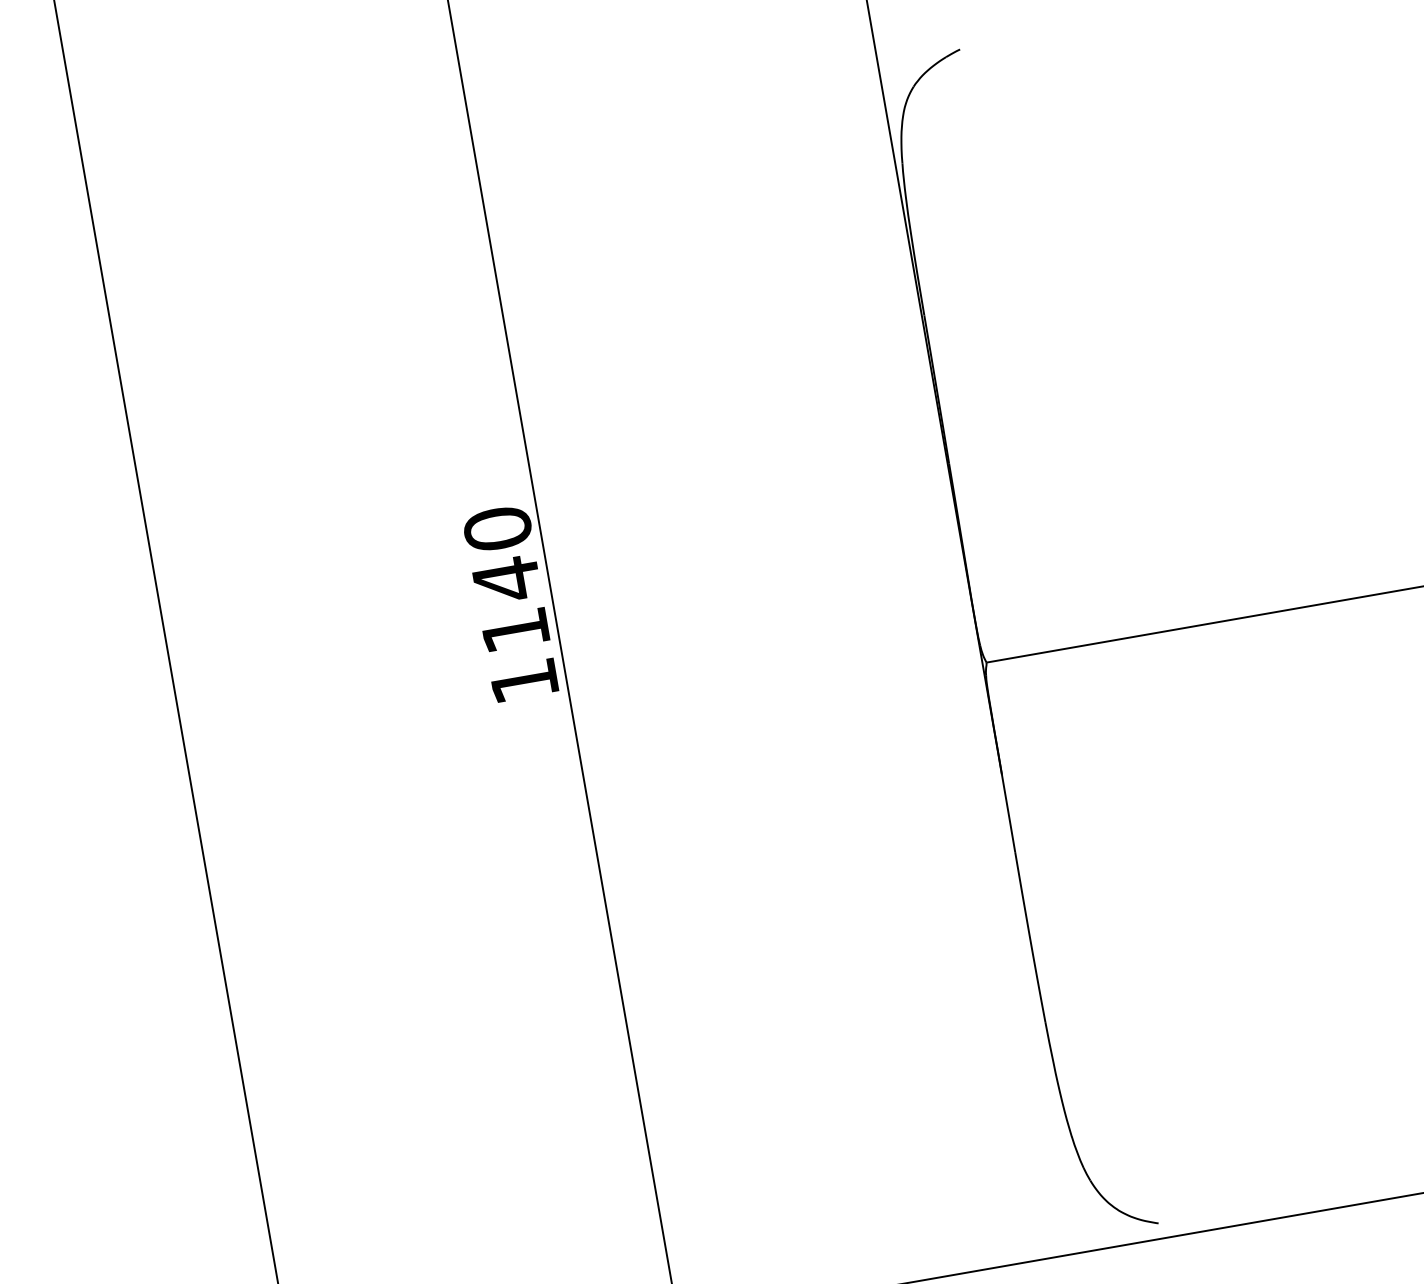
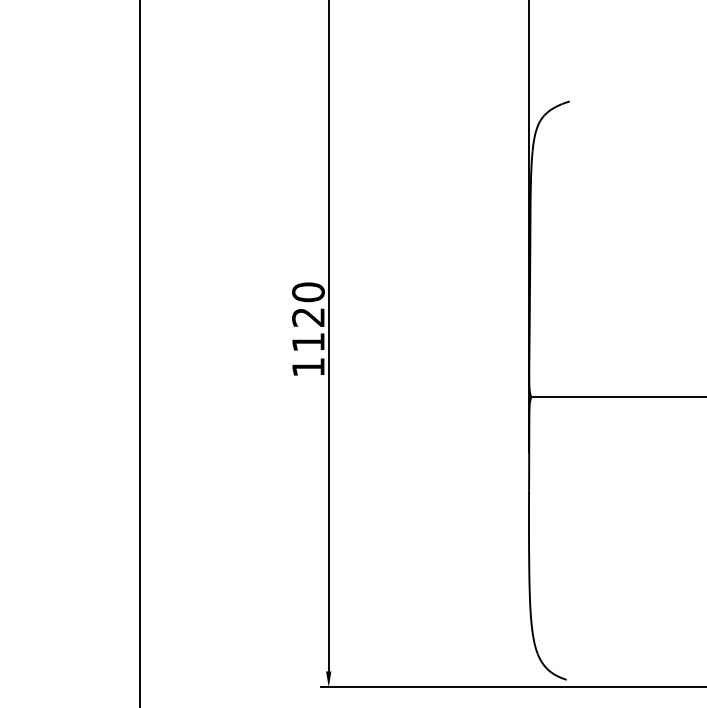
text: (506, 579) -> (308, 317), 1140 -> 1120

